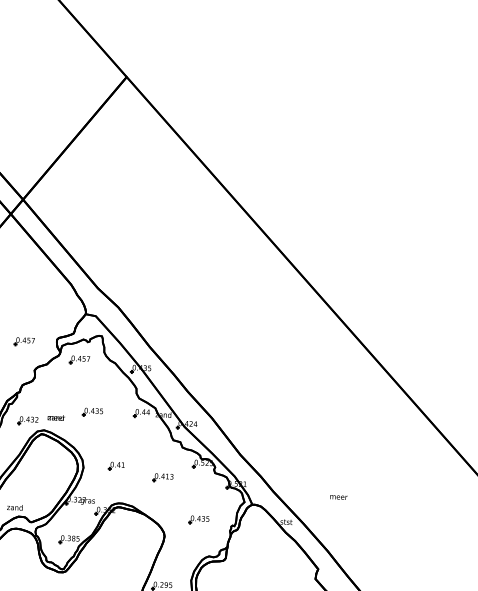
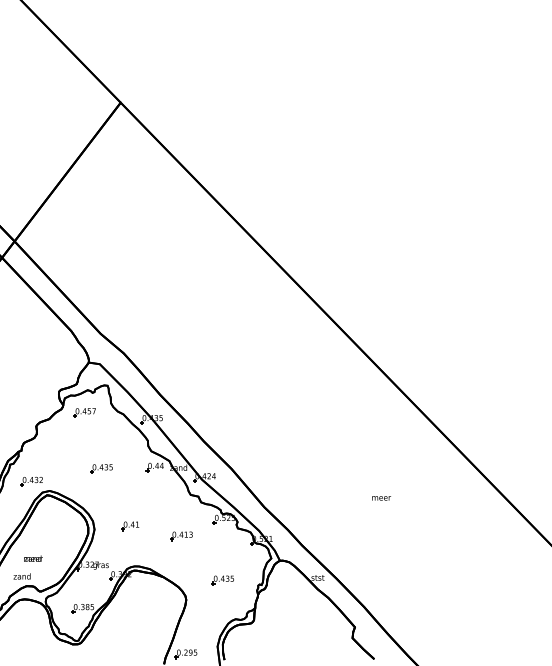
part: (24, 341) -> (23, 395), removed
text: (56, 417) -> (33, 558), moved
text: (338, 497) -> (381, 498), moved

